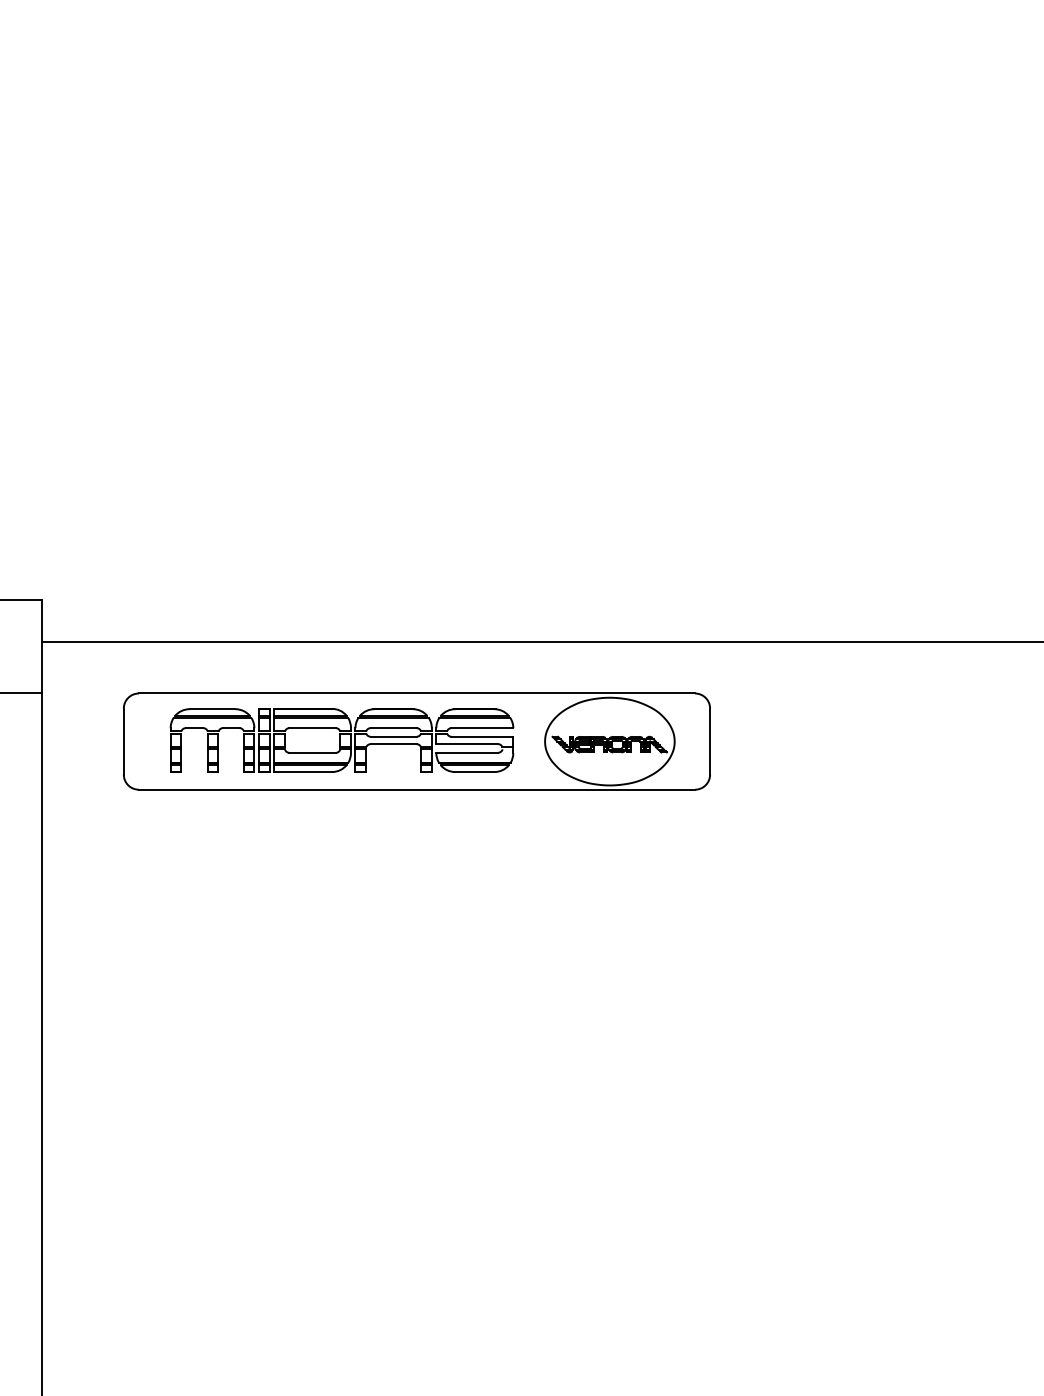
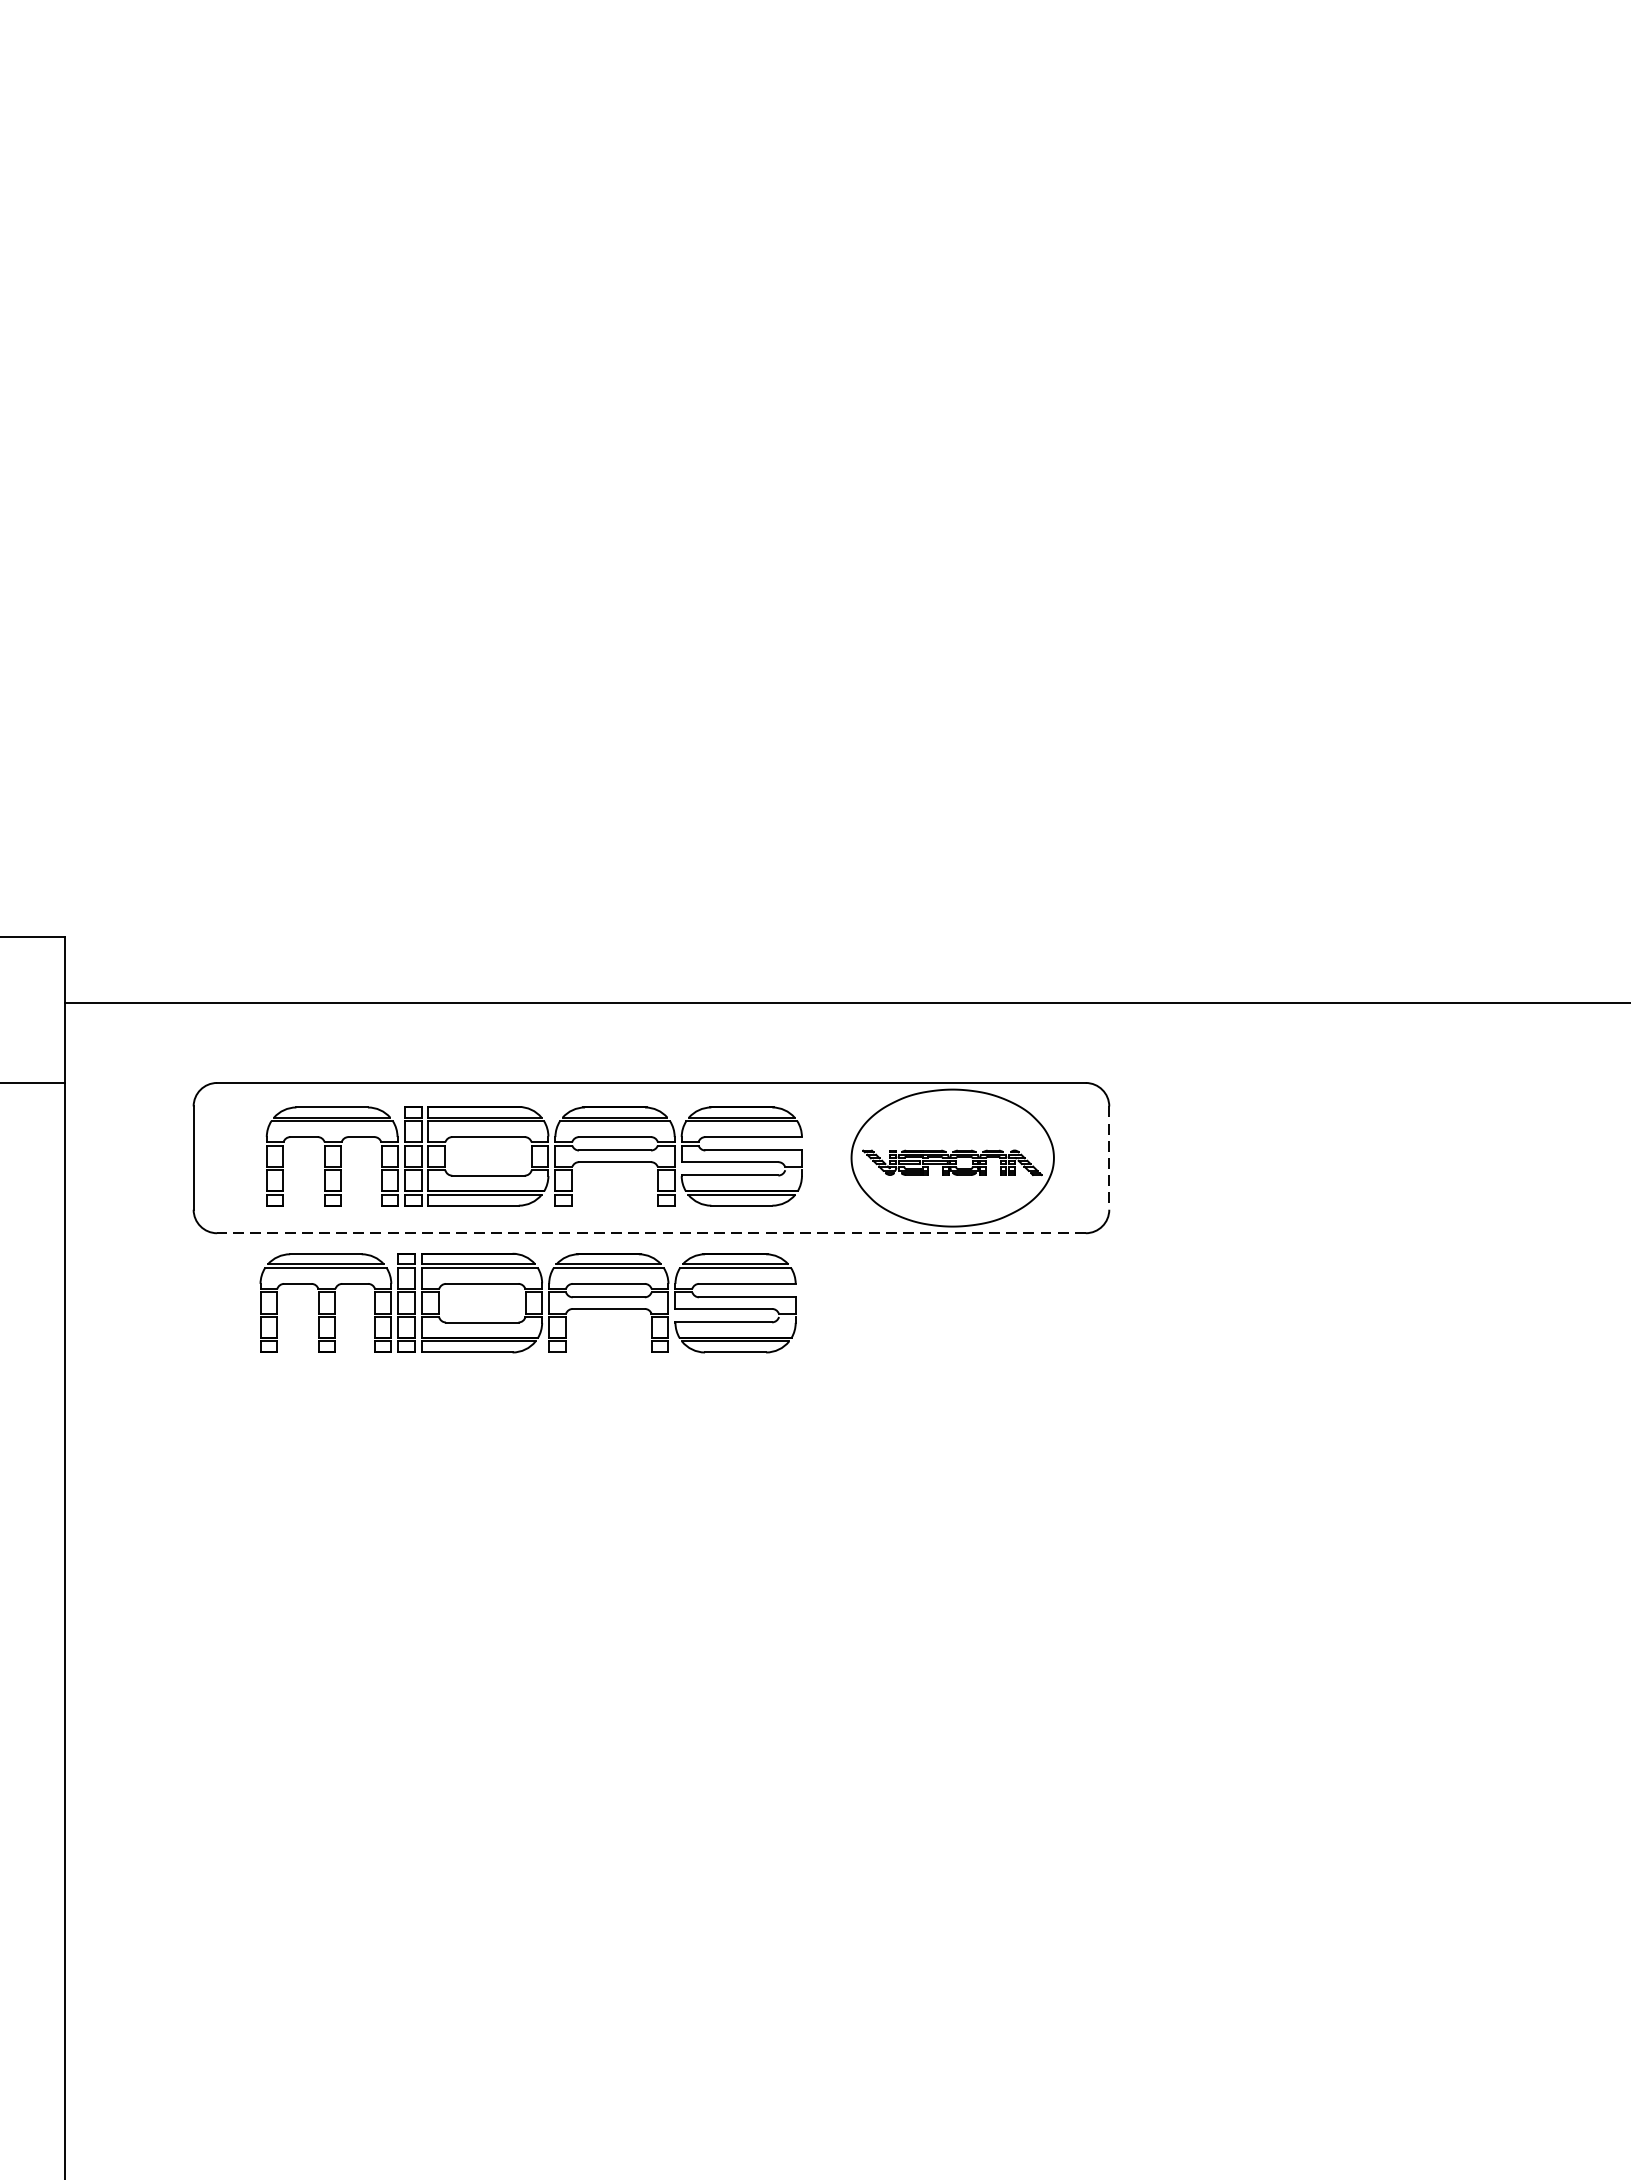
line: (710, 742) -> (1109, 1159), solid -> dashed
line: (416, 789) -> (650, 1232), solid -> dashed
part: (337, 834) -> (527, 1303), added

